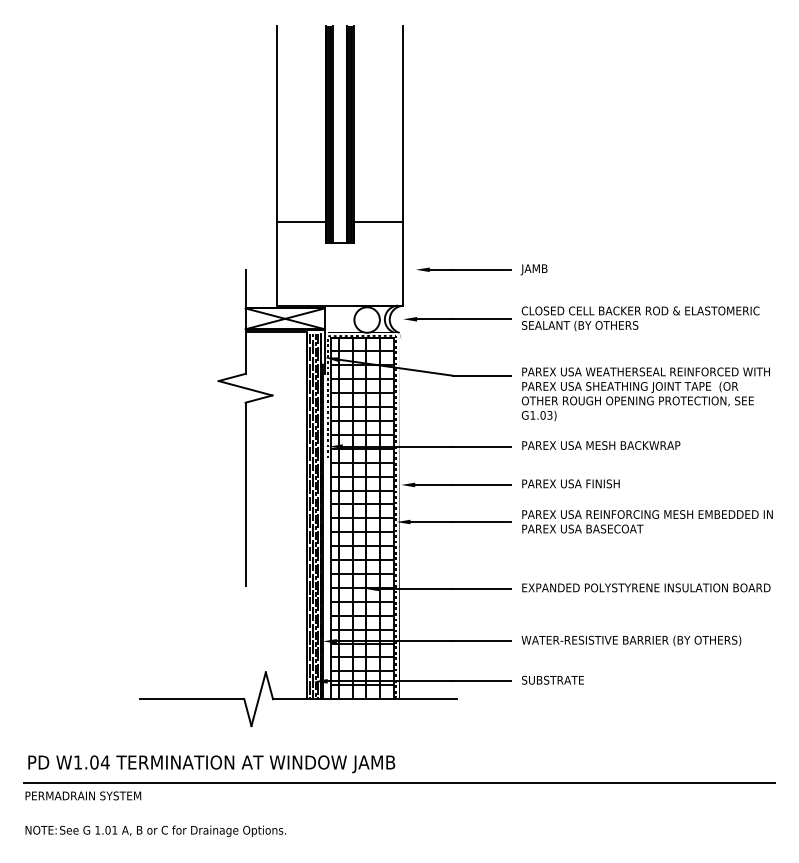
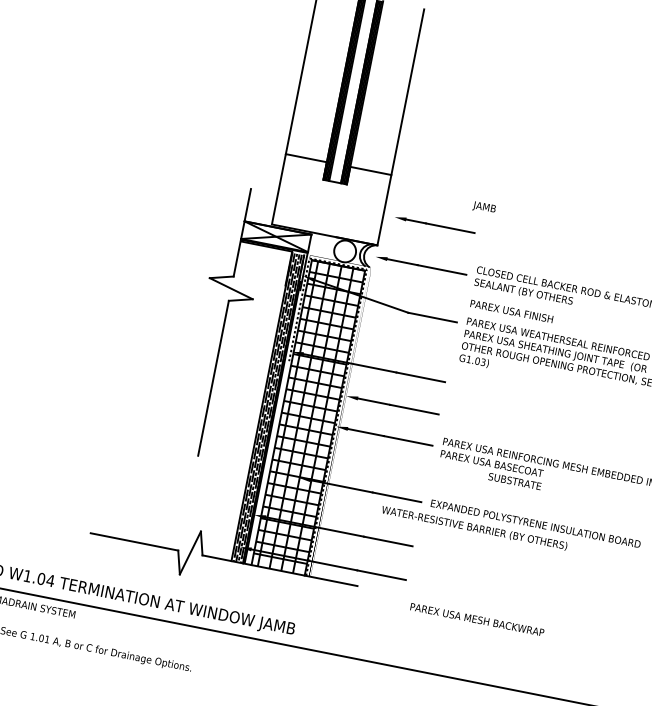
text: (533, 269) -> (483, 207), moved
text: (601, 445) -> (477, 619), moved
text: (570, 483) -> (511, 311), moved
text: (631, 640) -> (474, 528), moved
text: (552, 679) -> (514, 480), moved

